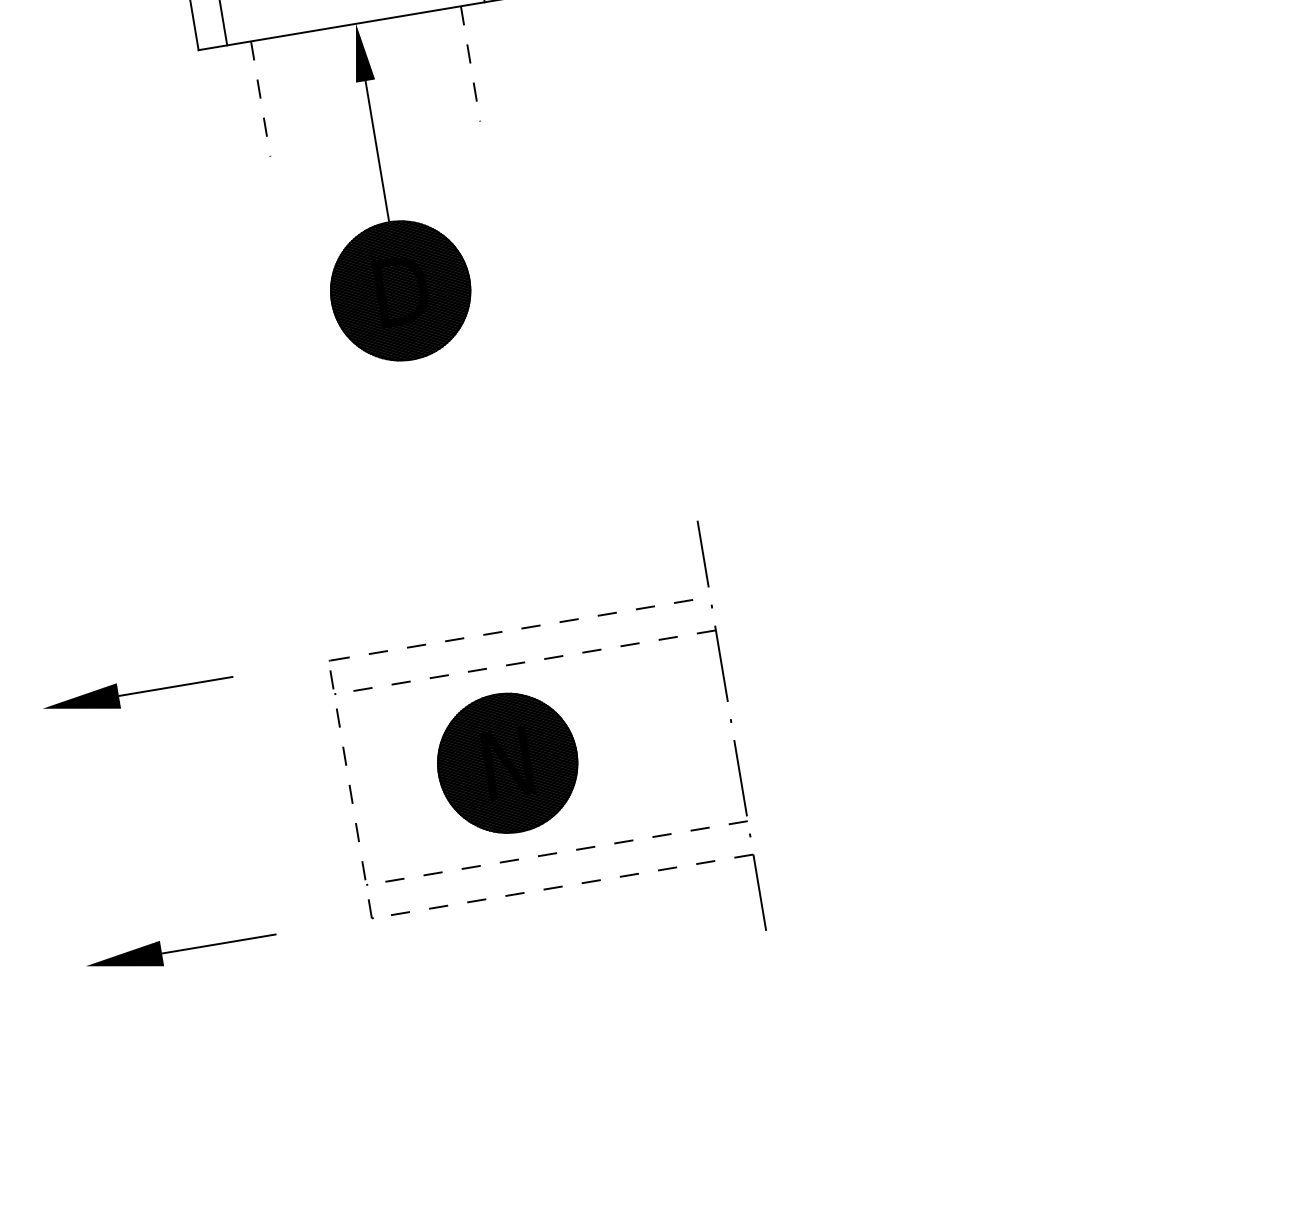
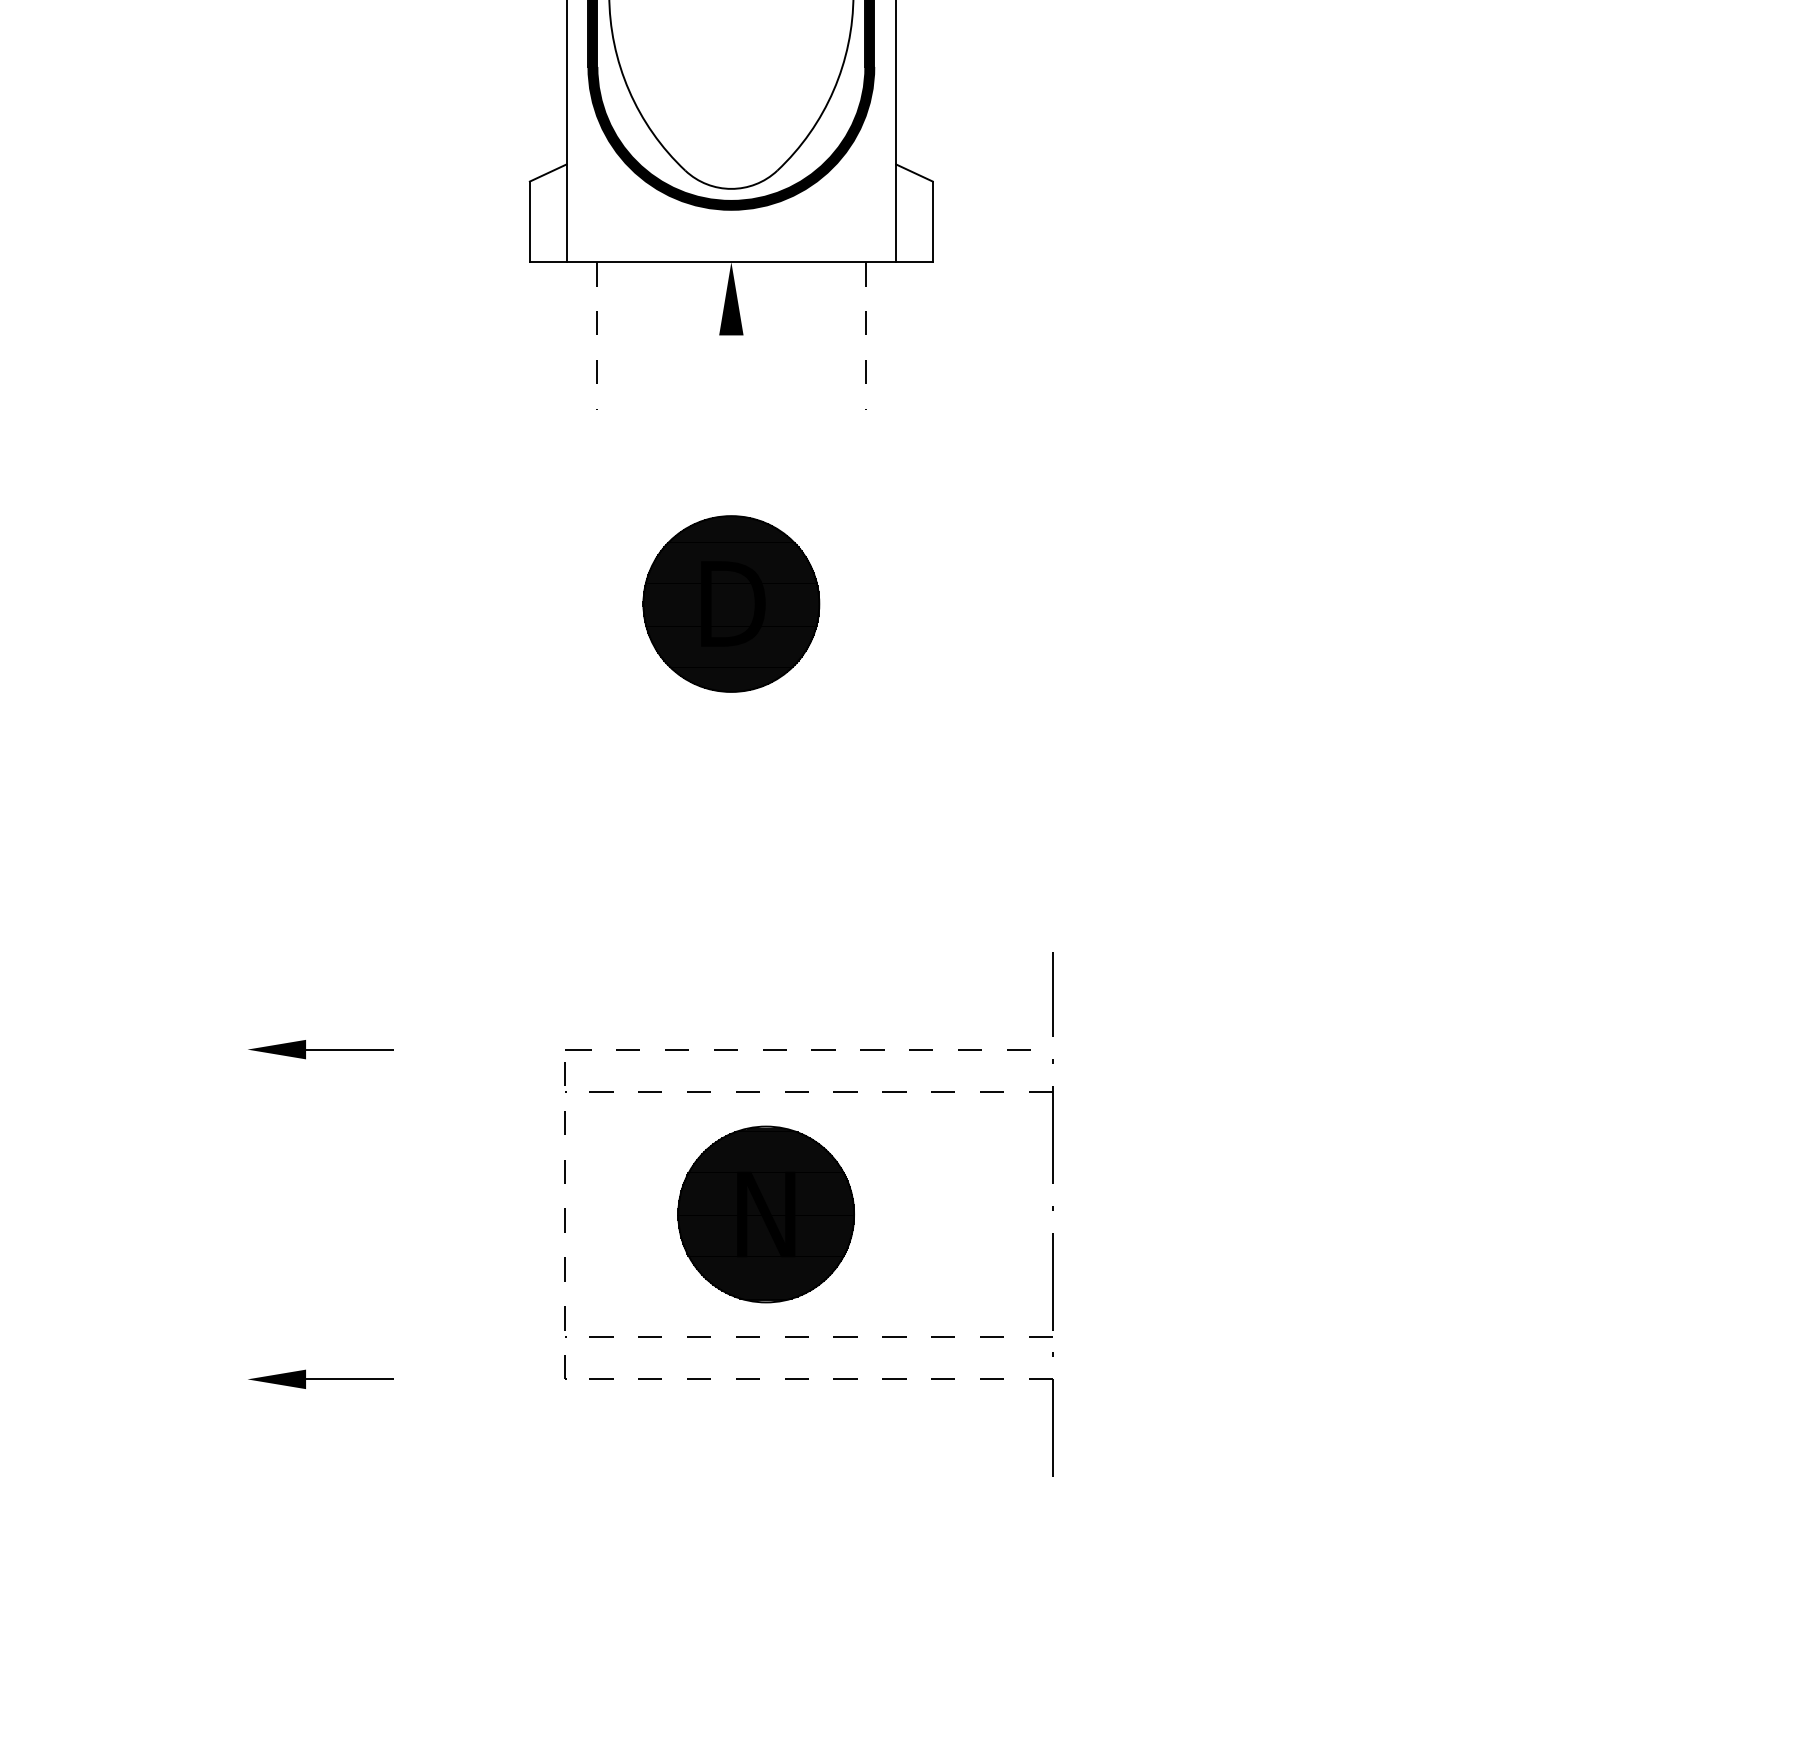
line: (377, 151) -> (731, 425), removed
part: (137, 692) -> (320, 1049), size x0.6
part: (181, 950) -> (320, 1379), size x0.6

